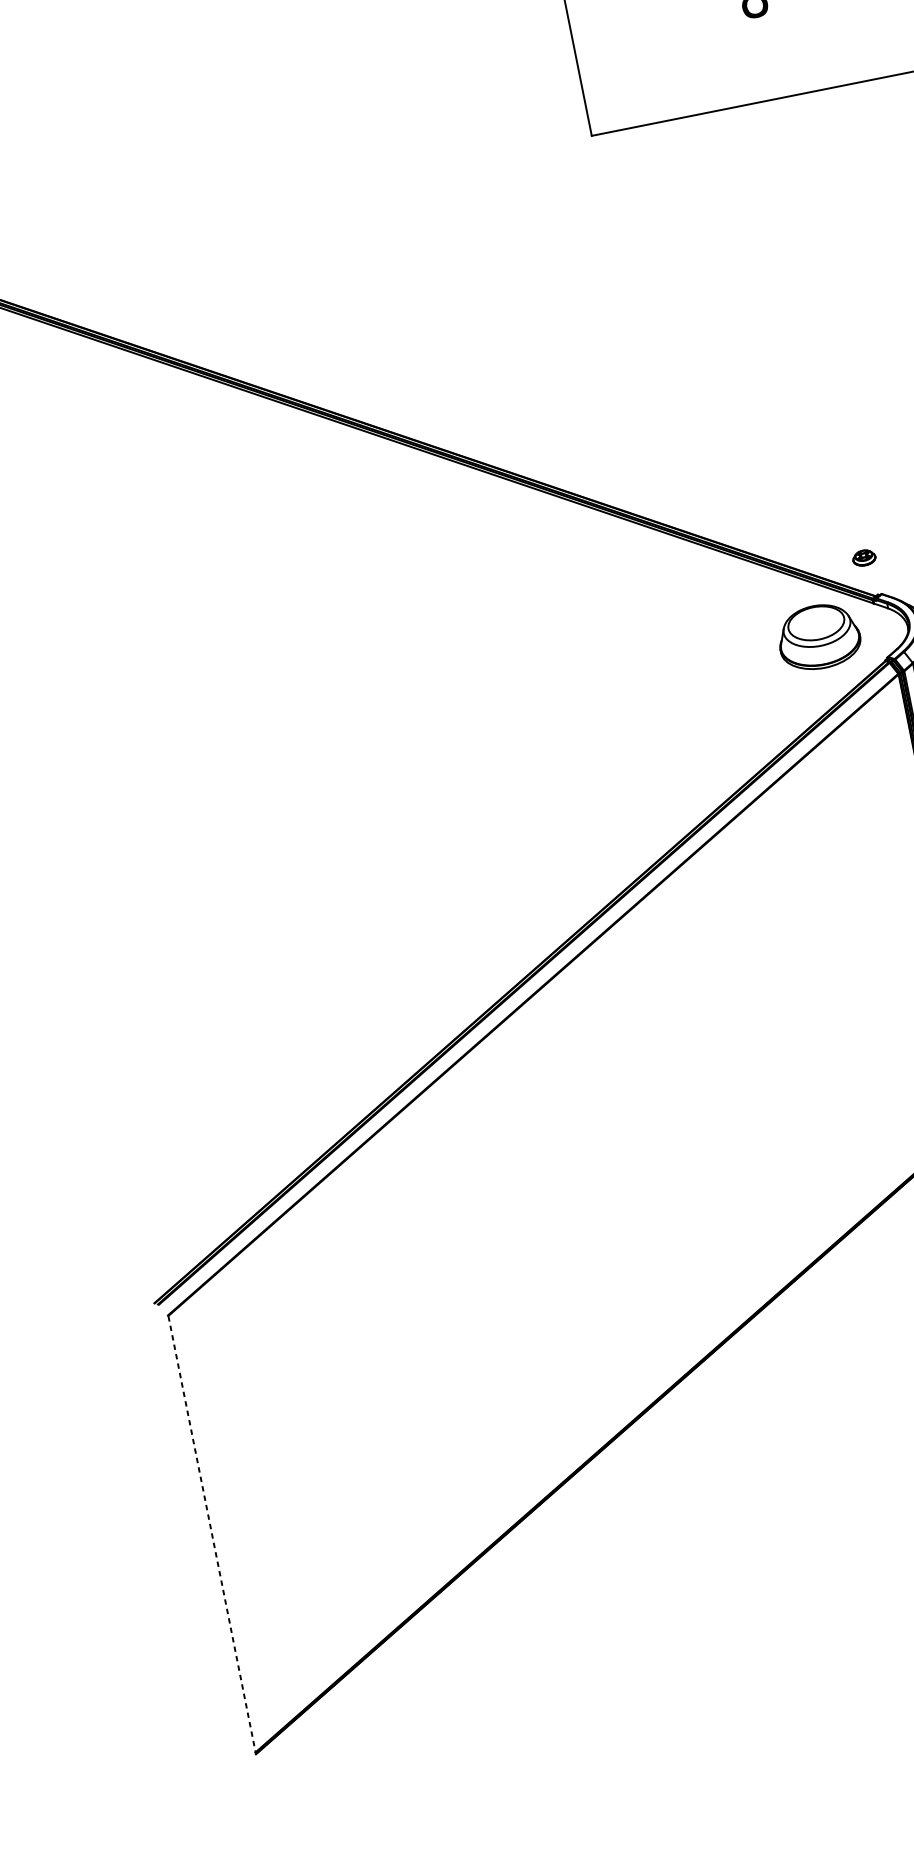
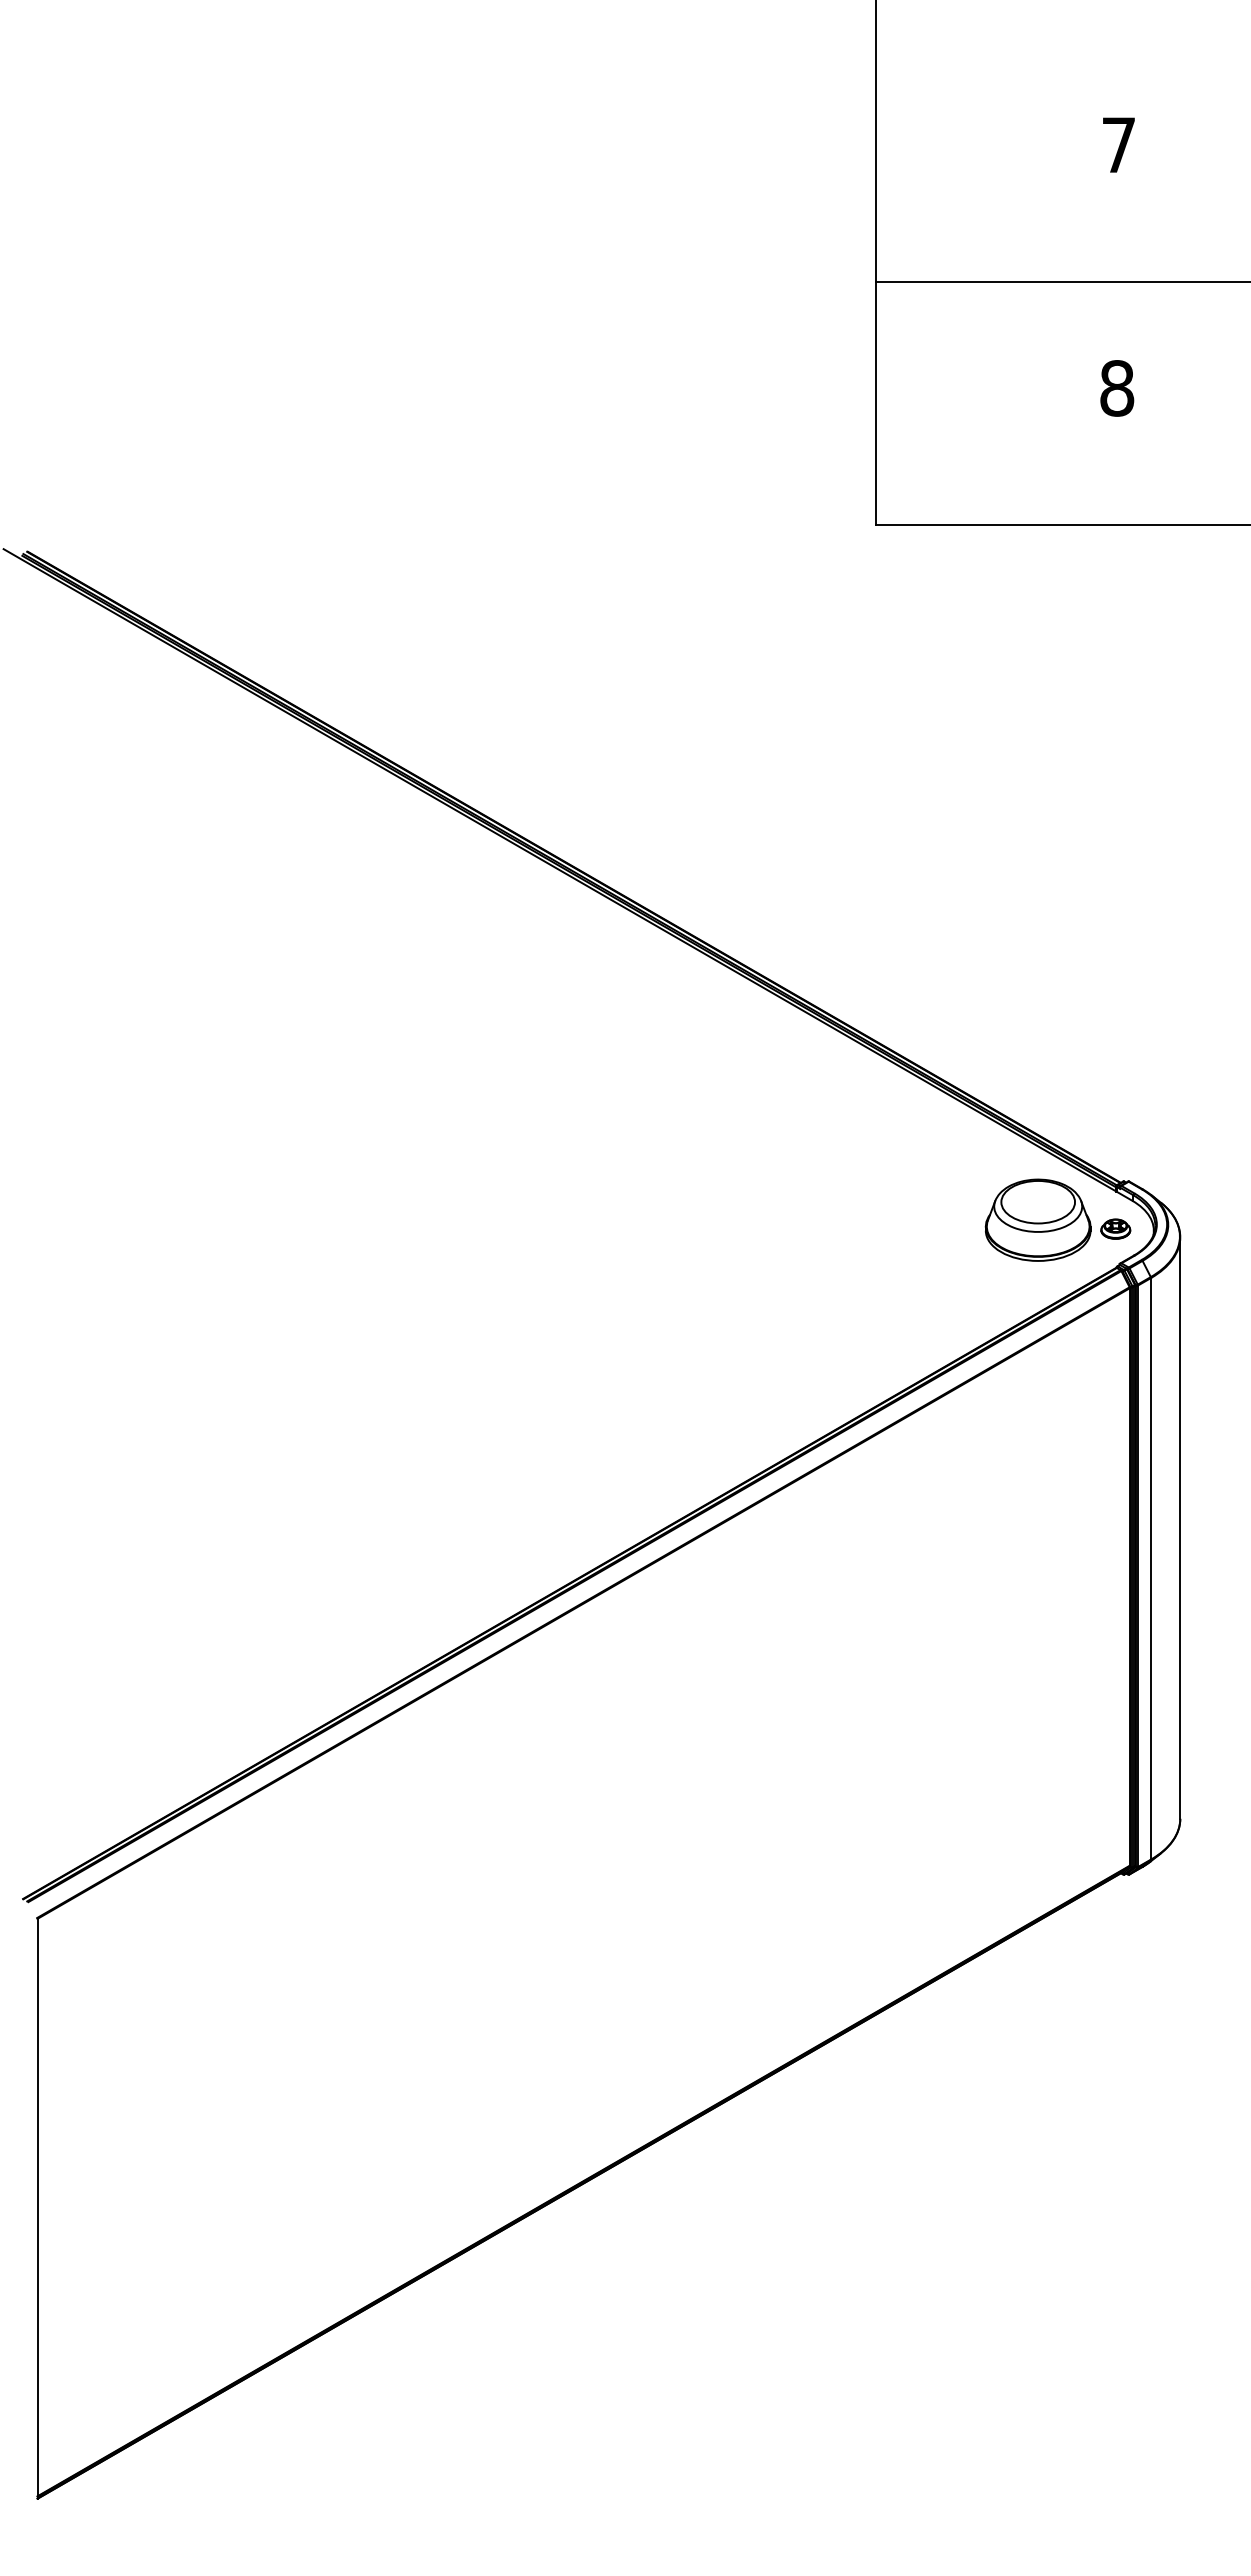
part: (863, 557) -> (1115, 1228), moved
line: (212, 1535) -> (37, 2209), dashed -> solid

